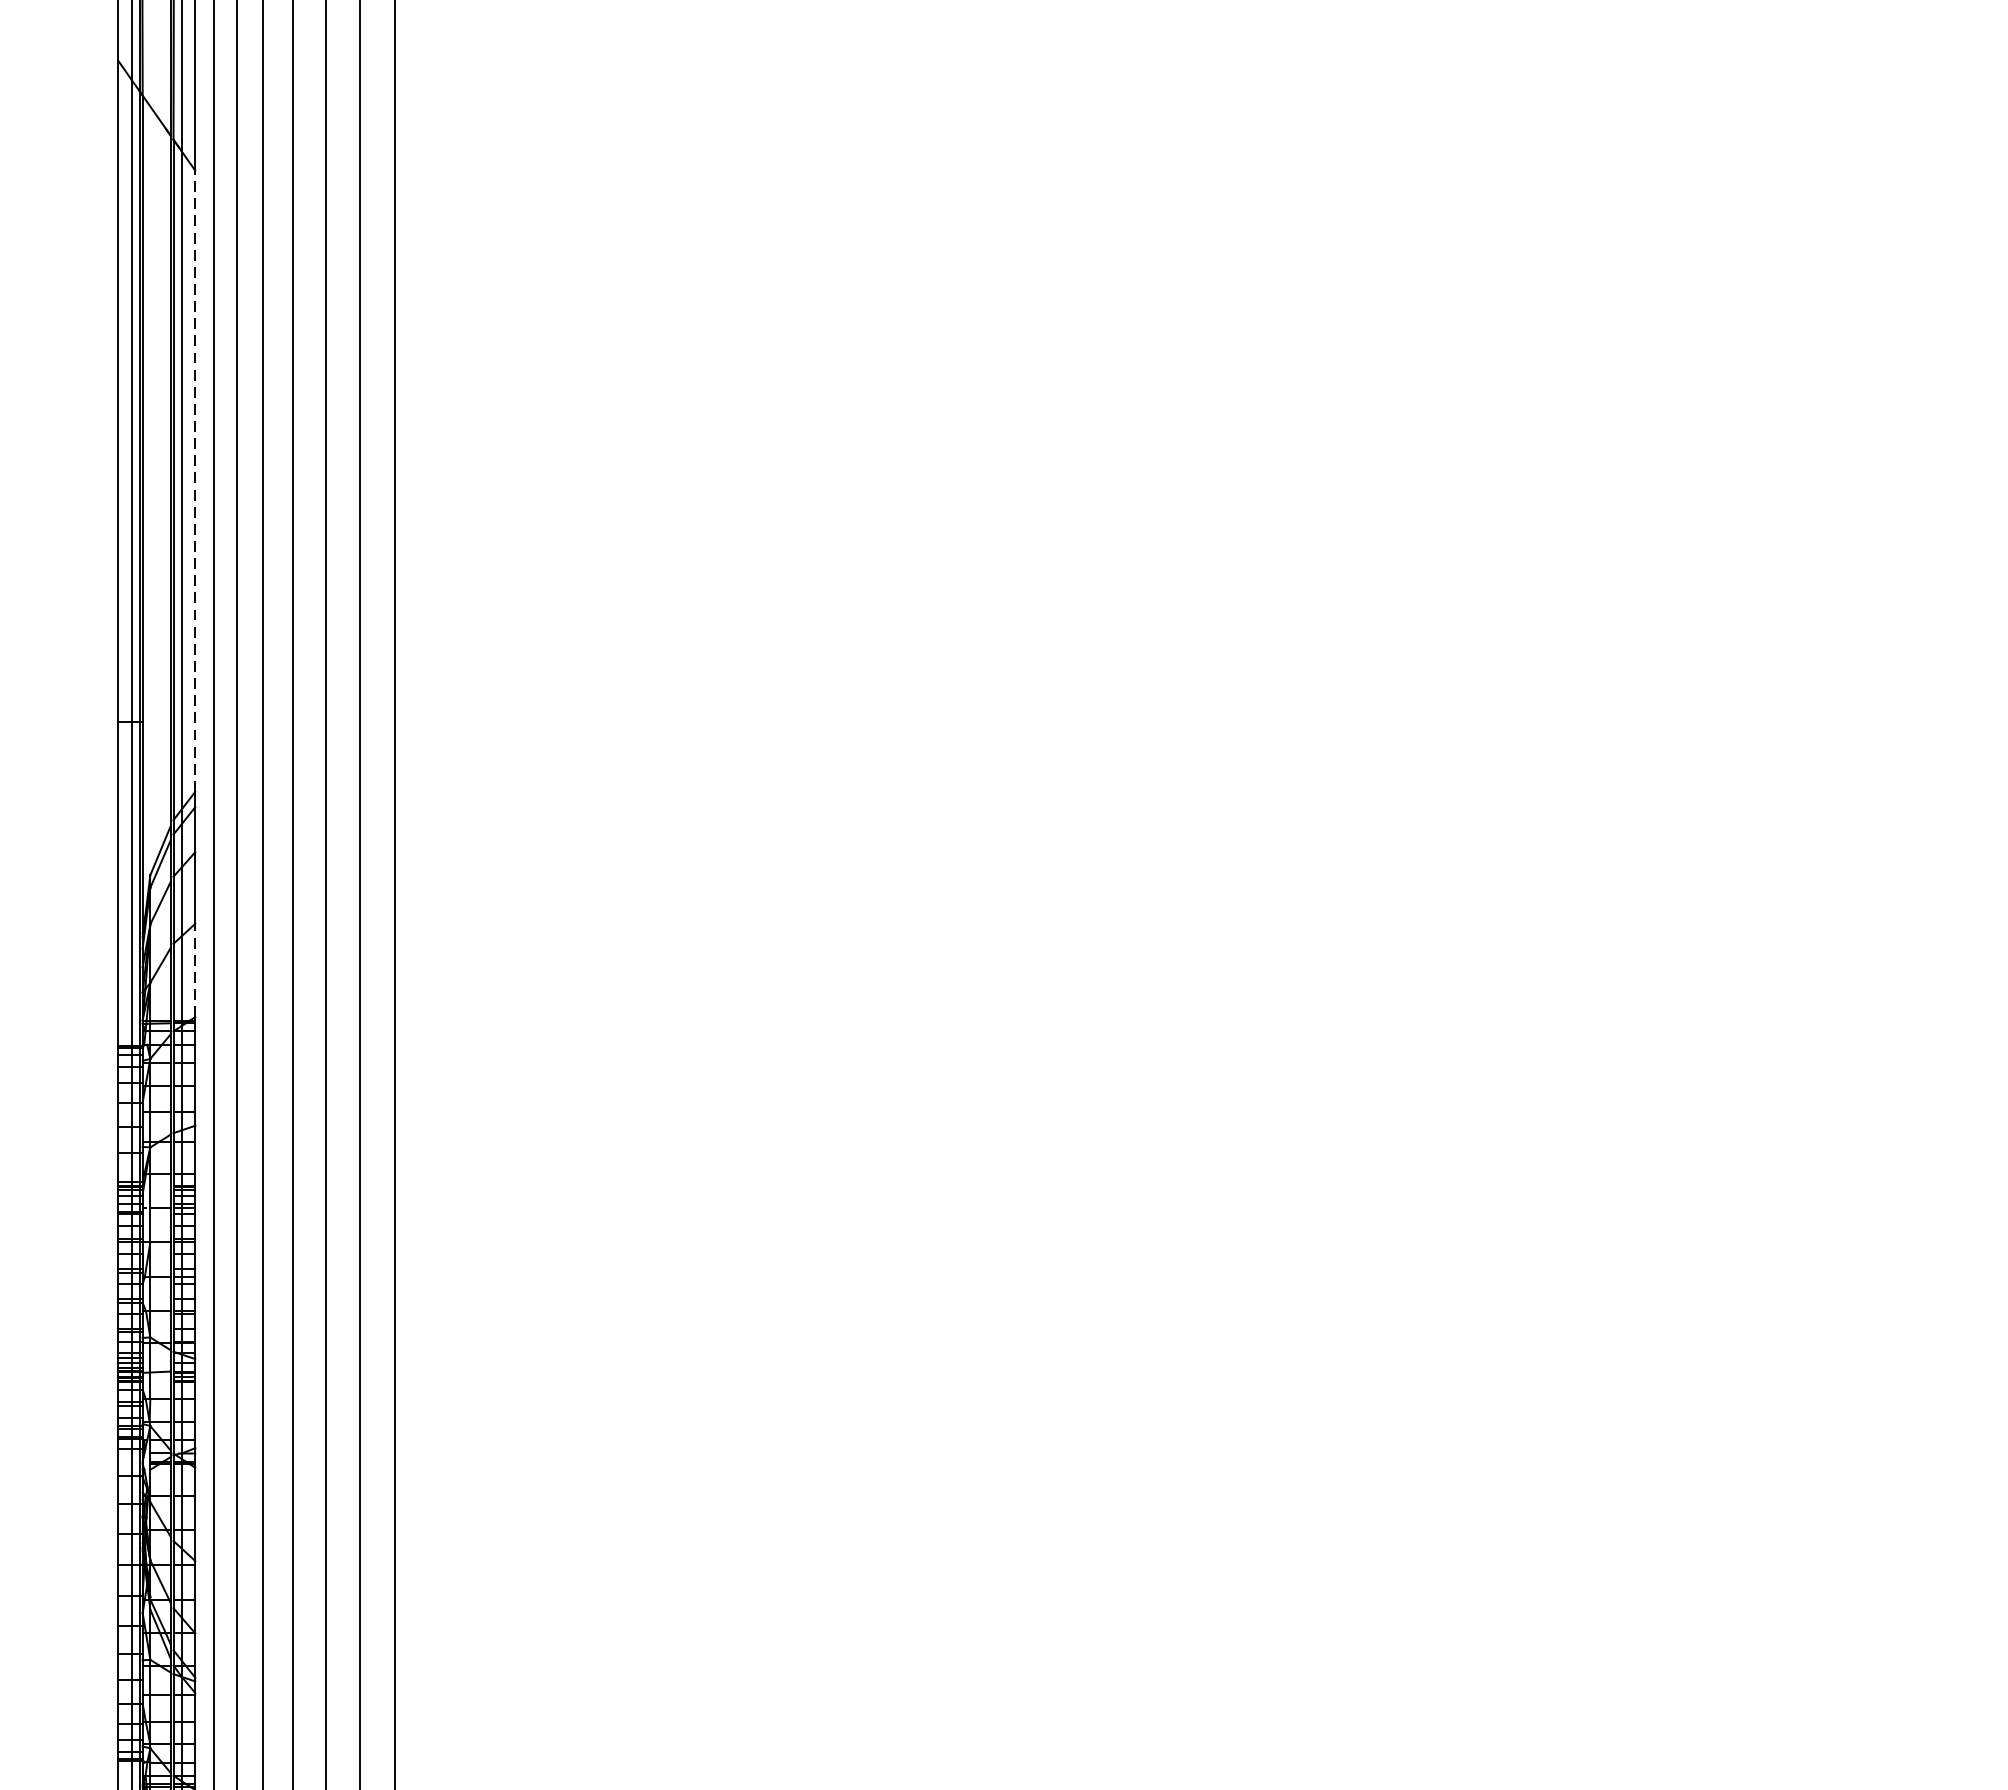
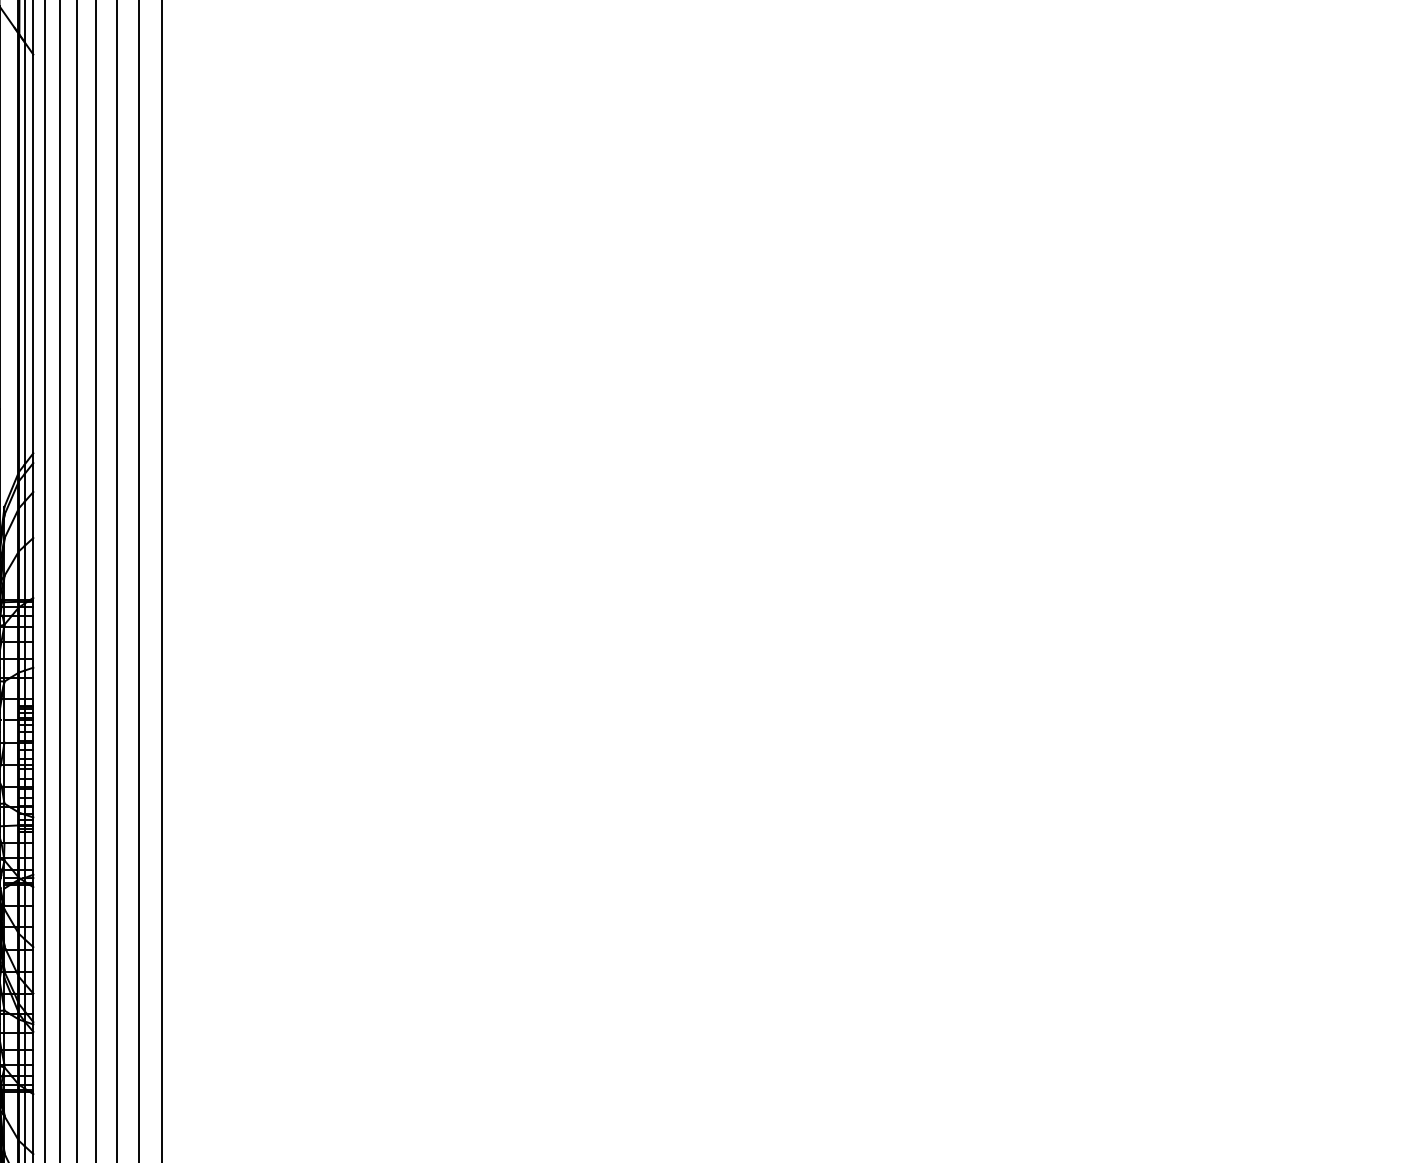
line: (195, 480) -> (33, 253), dashed -> solid
line: (195, 969) -> (33, 567), dashed -> solid

